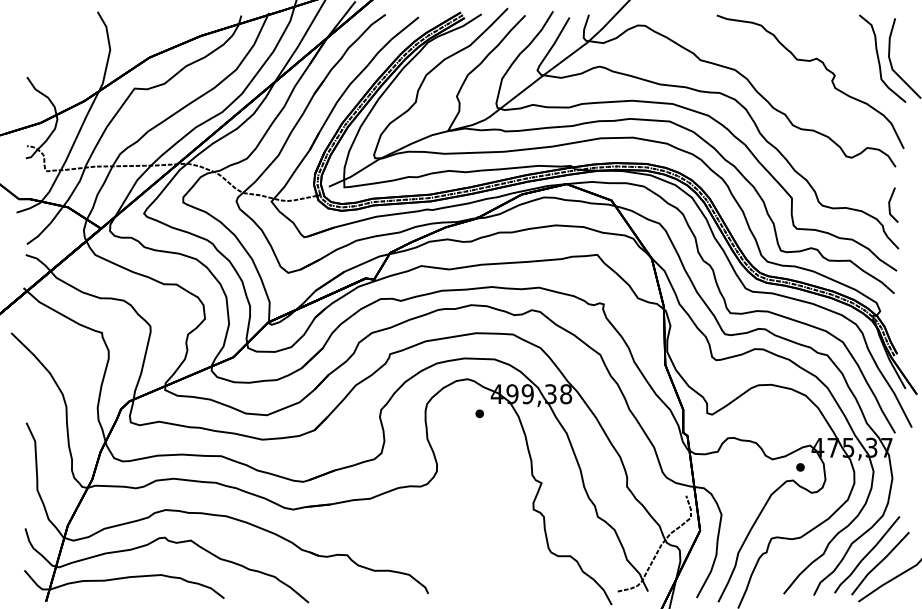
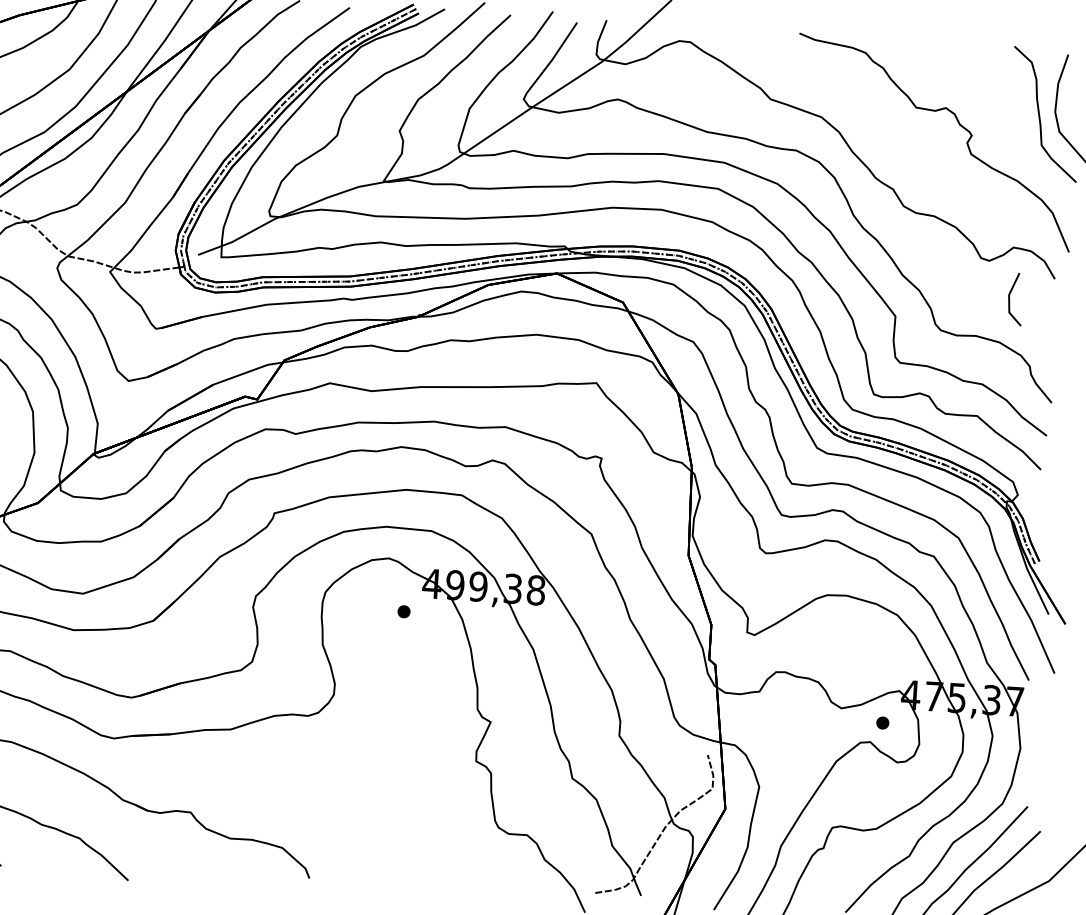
line: (890, 204) -> (1010, 298), moved

